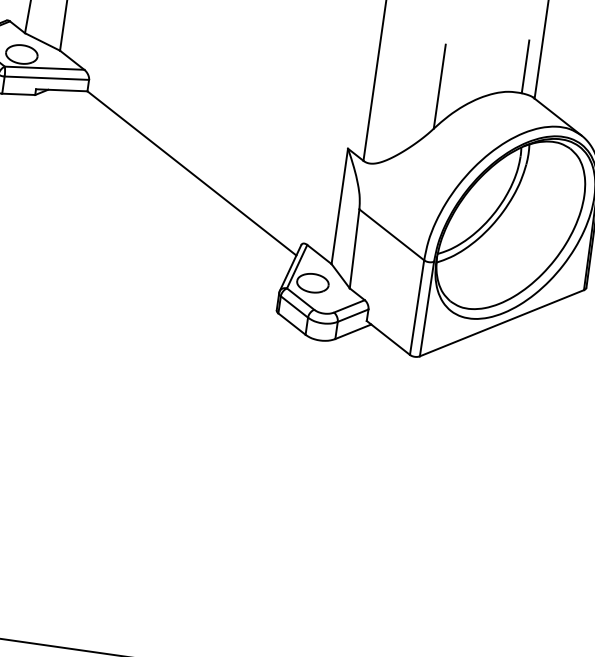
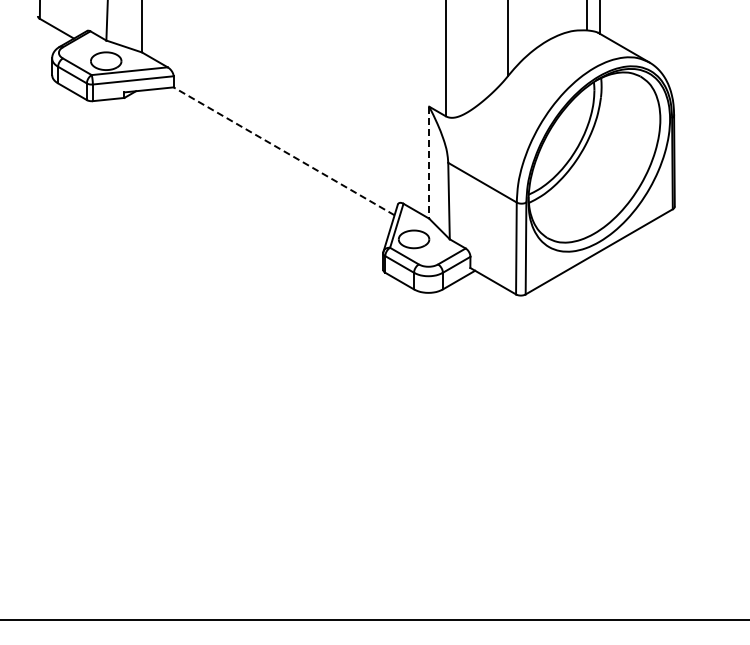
line: (192, 173) -> (284, 151), solid -> dashed
line: (340, 206) -> (429, 162), solid -> dashed

